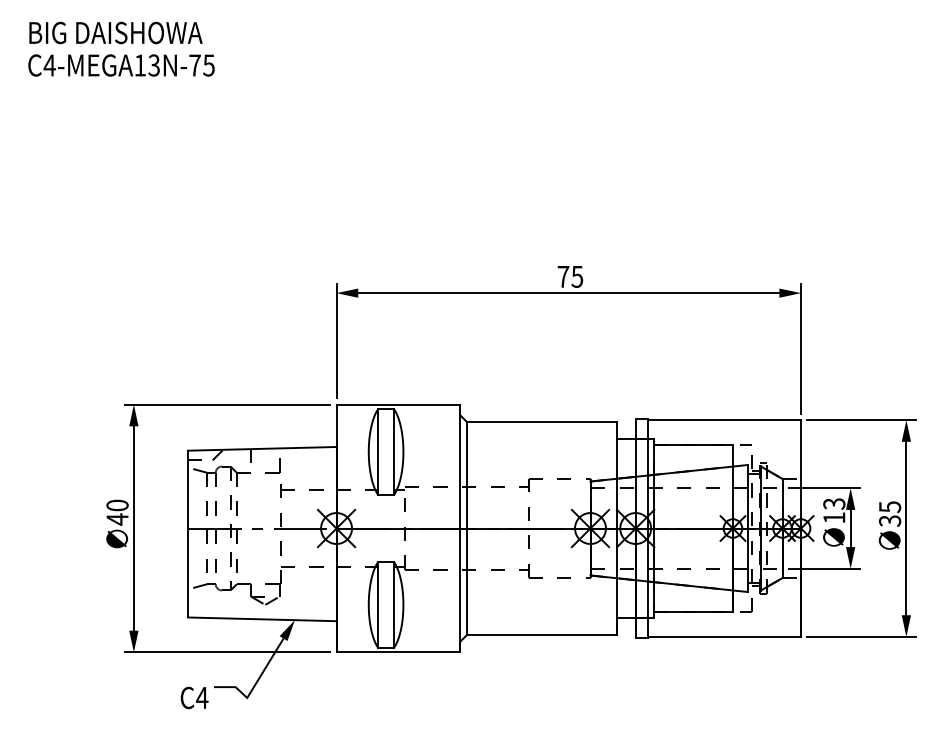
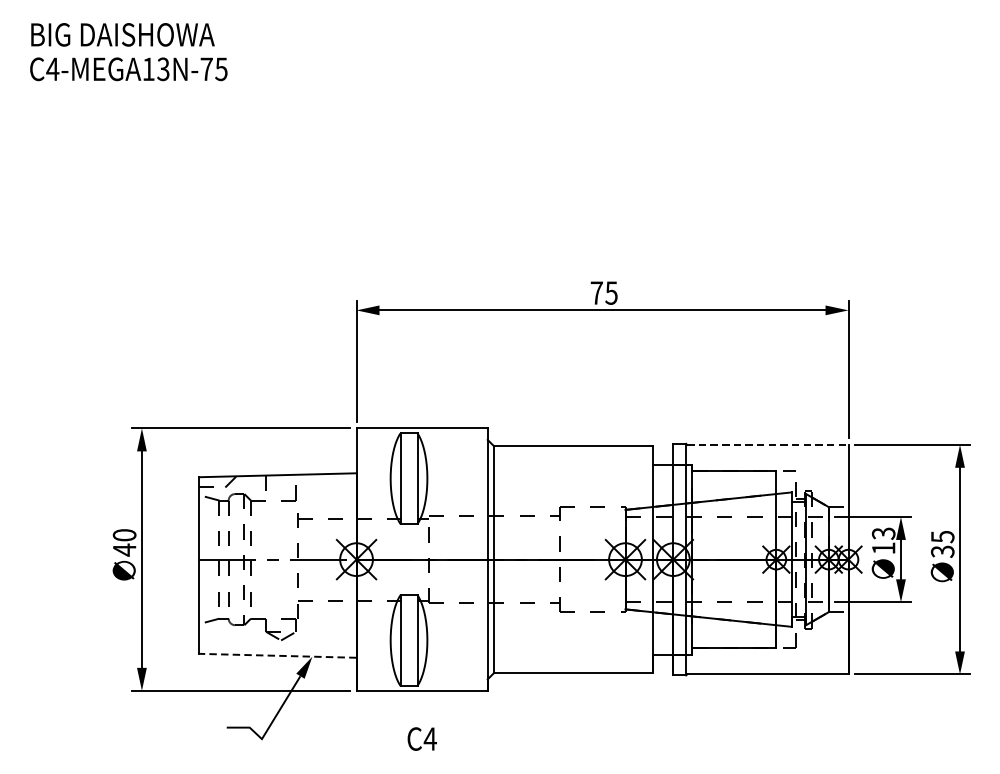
line: (725, 420) -> (768, 445), solid -> dashed
line: (261, 619) -> (277, 655), solid -> dashed
text: (194, 697) -> (422, 738), moved

